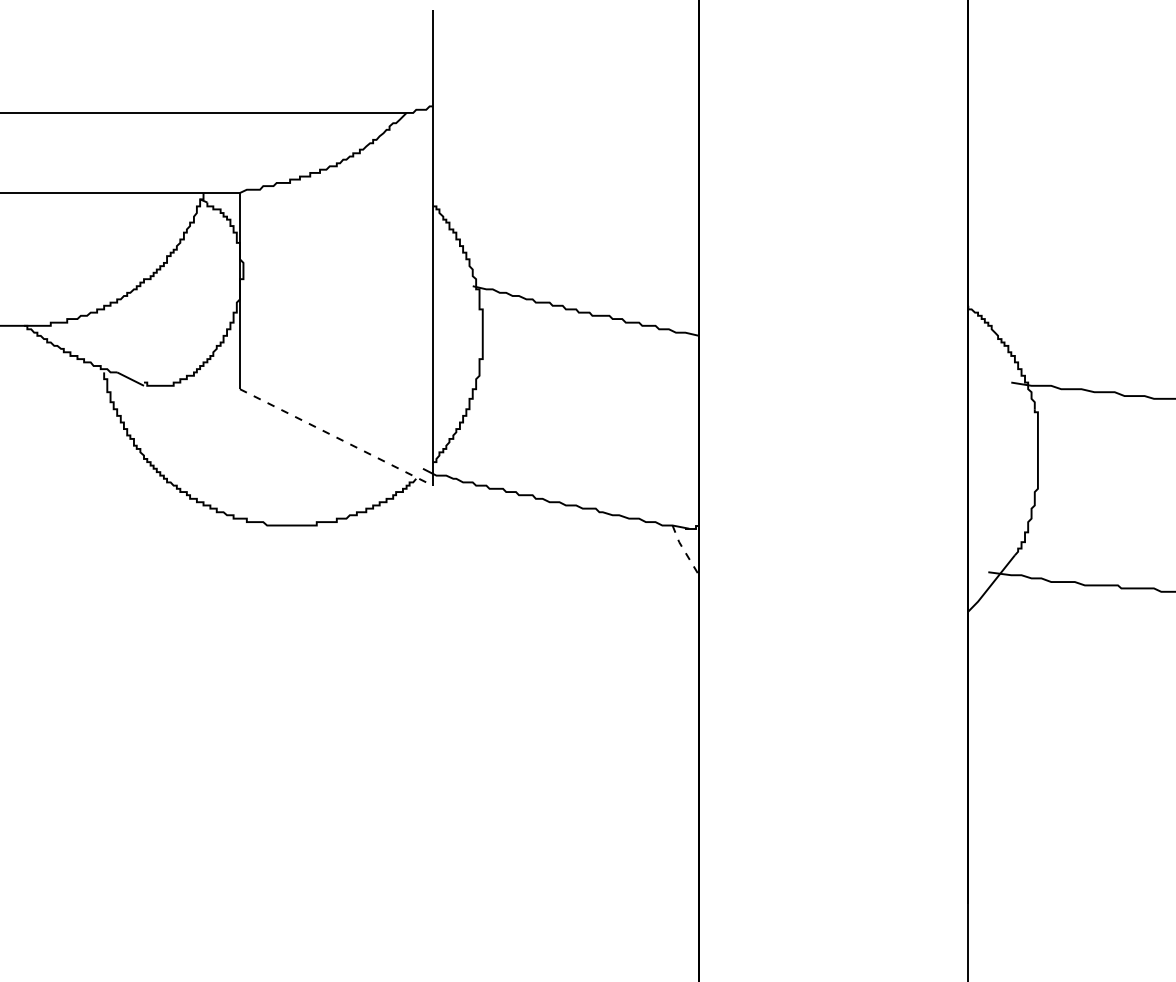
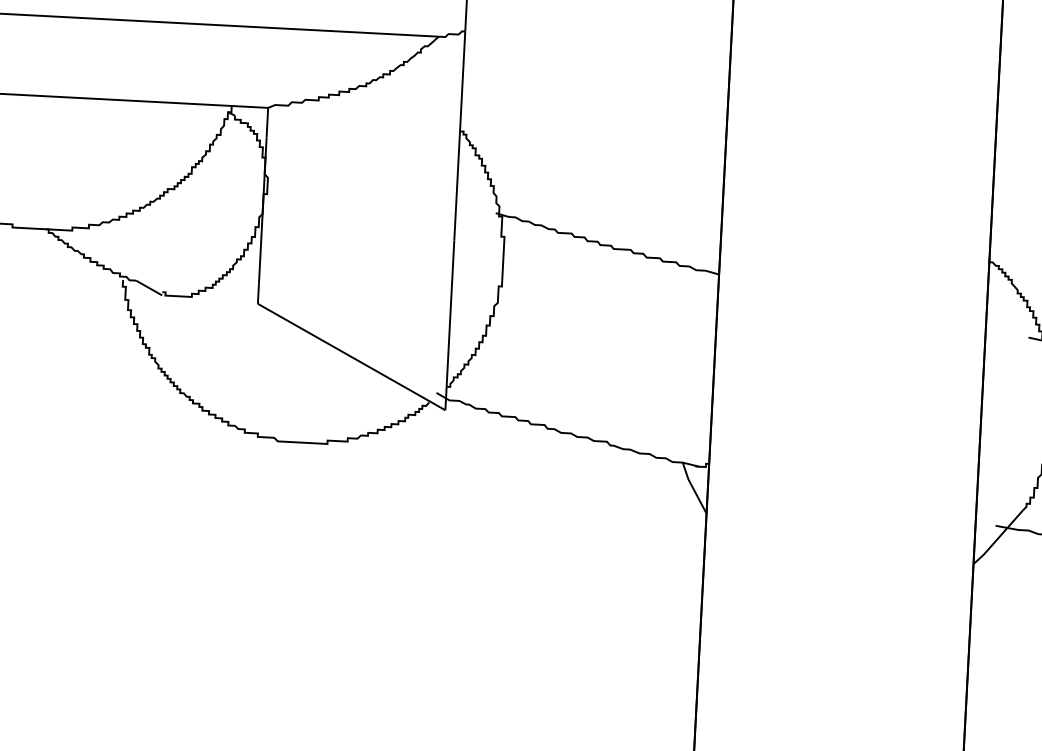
line: (336, 437) -> (351, 357), dashed -> solid
line: (684, 550) -> (693, 488), dashed -> solid

